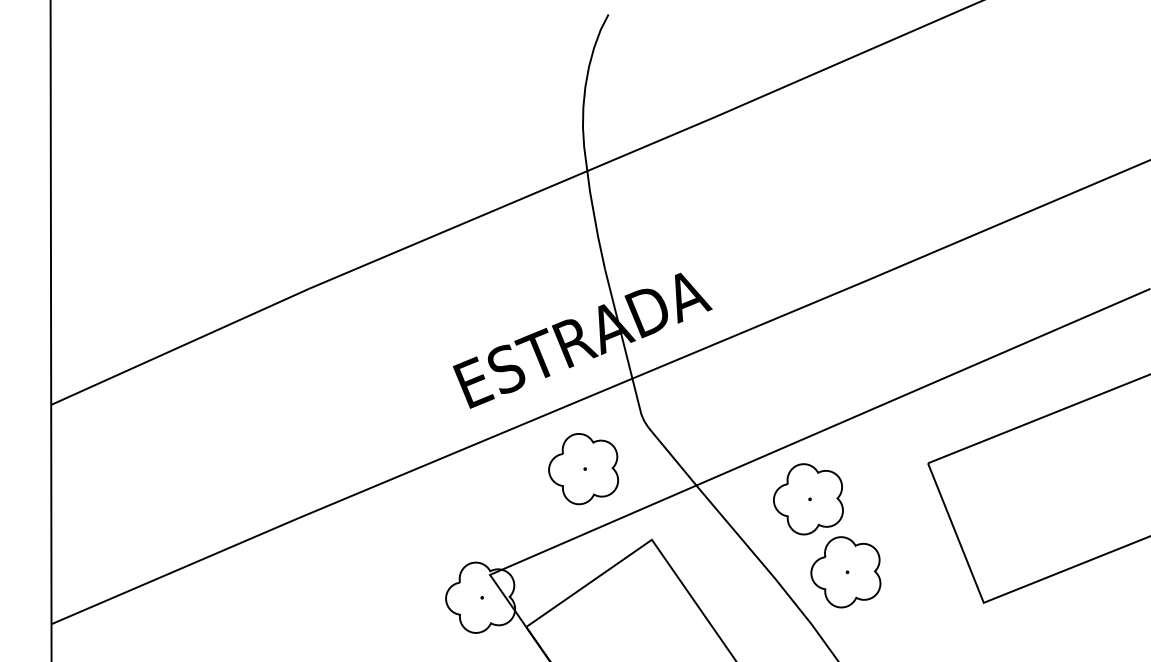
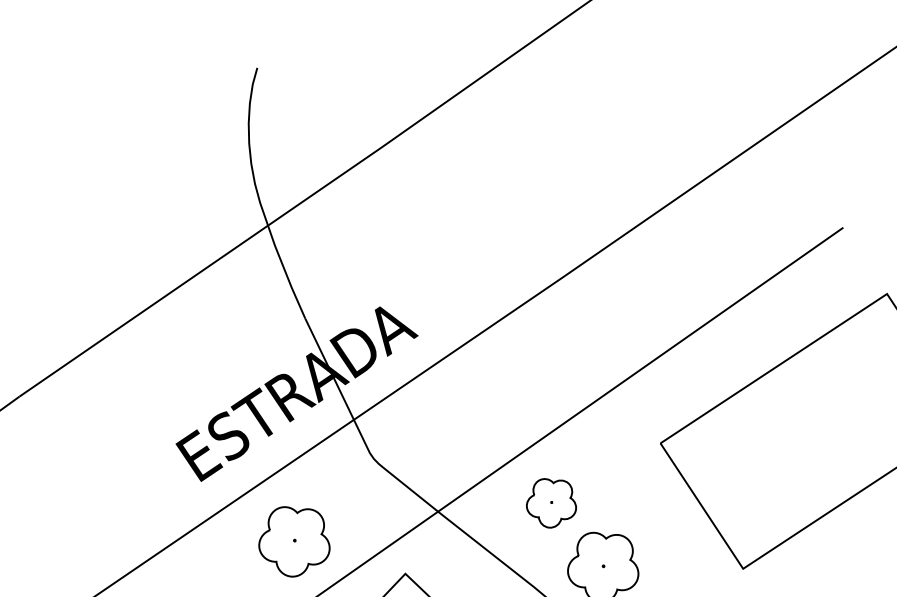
part: (583, 469) -> (293, 541), moved
part: (808, 499) -> (550, 502), size x0.7

